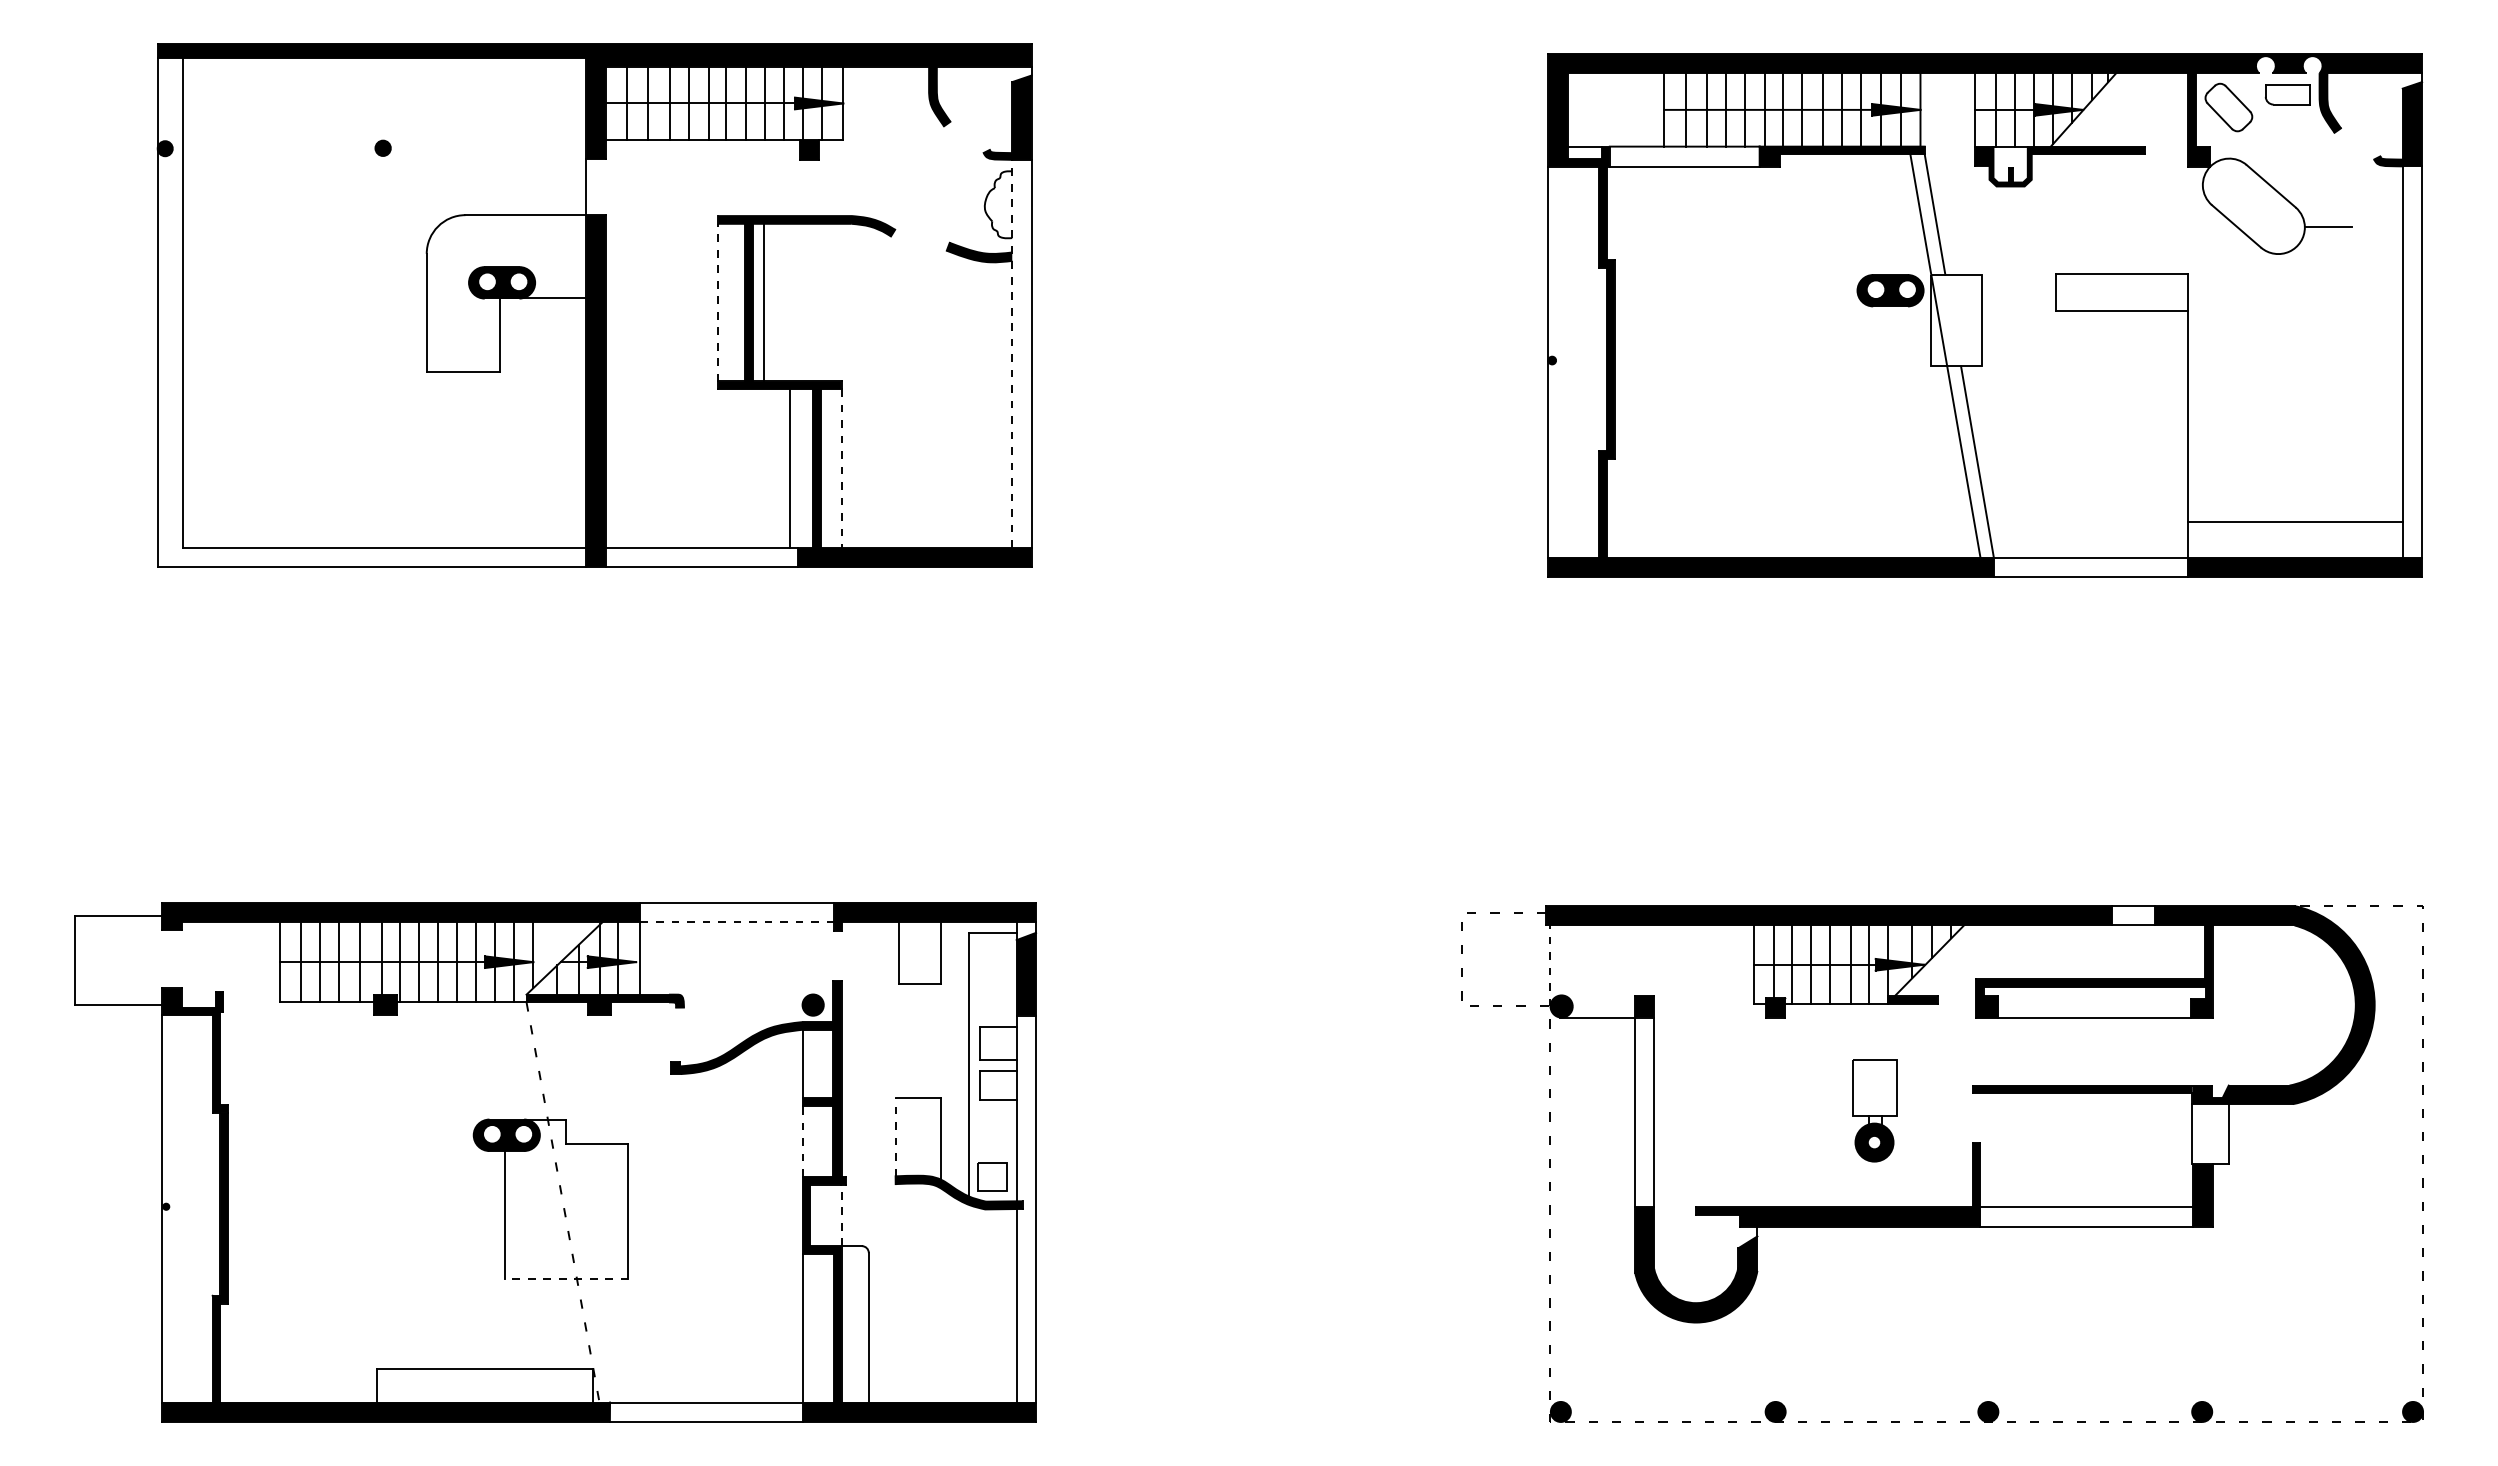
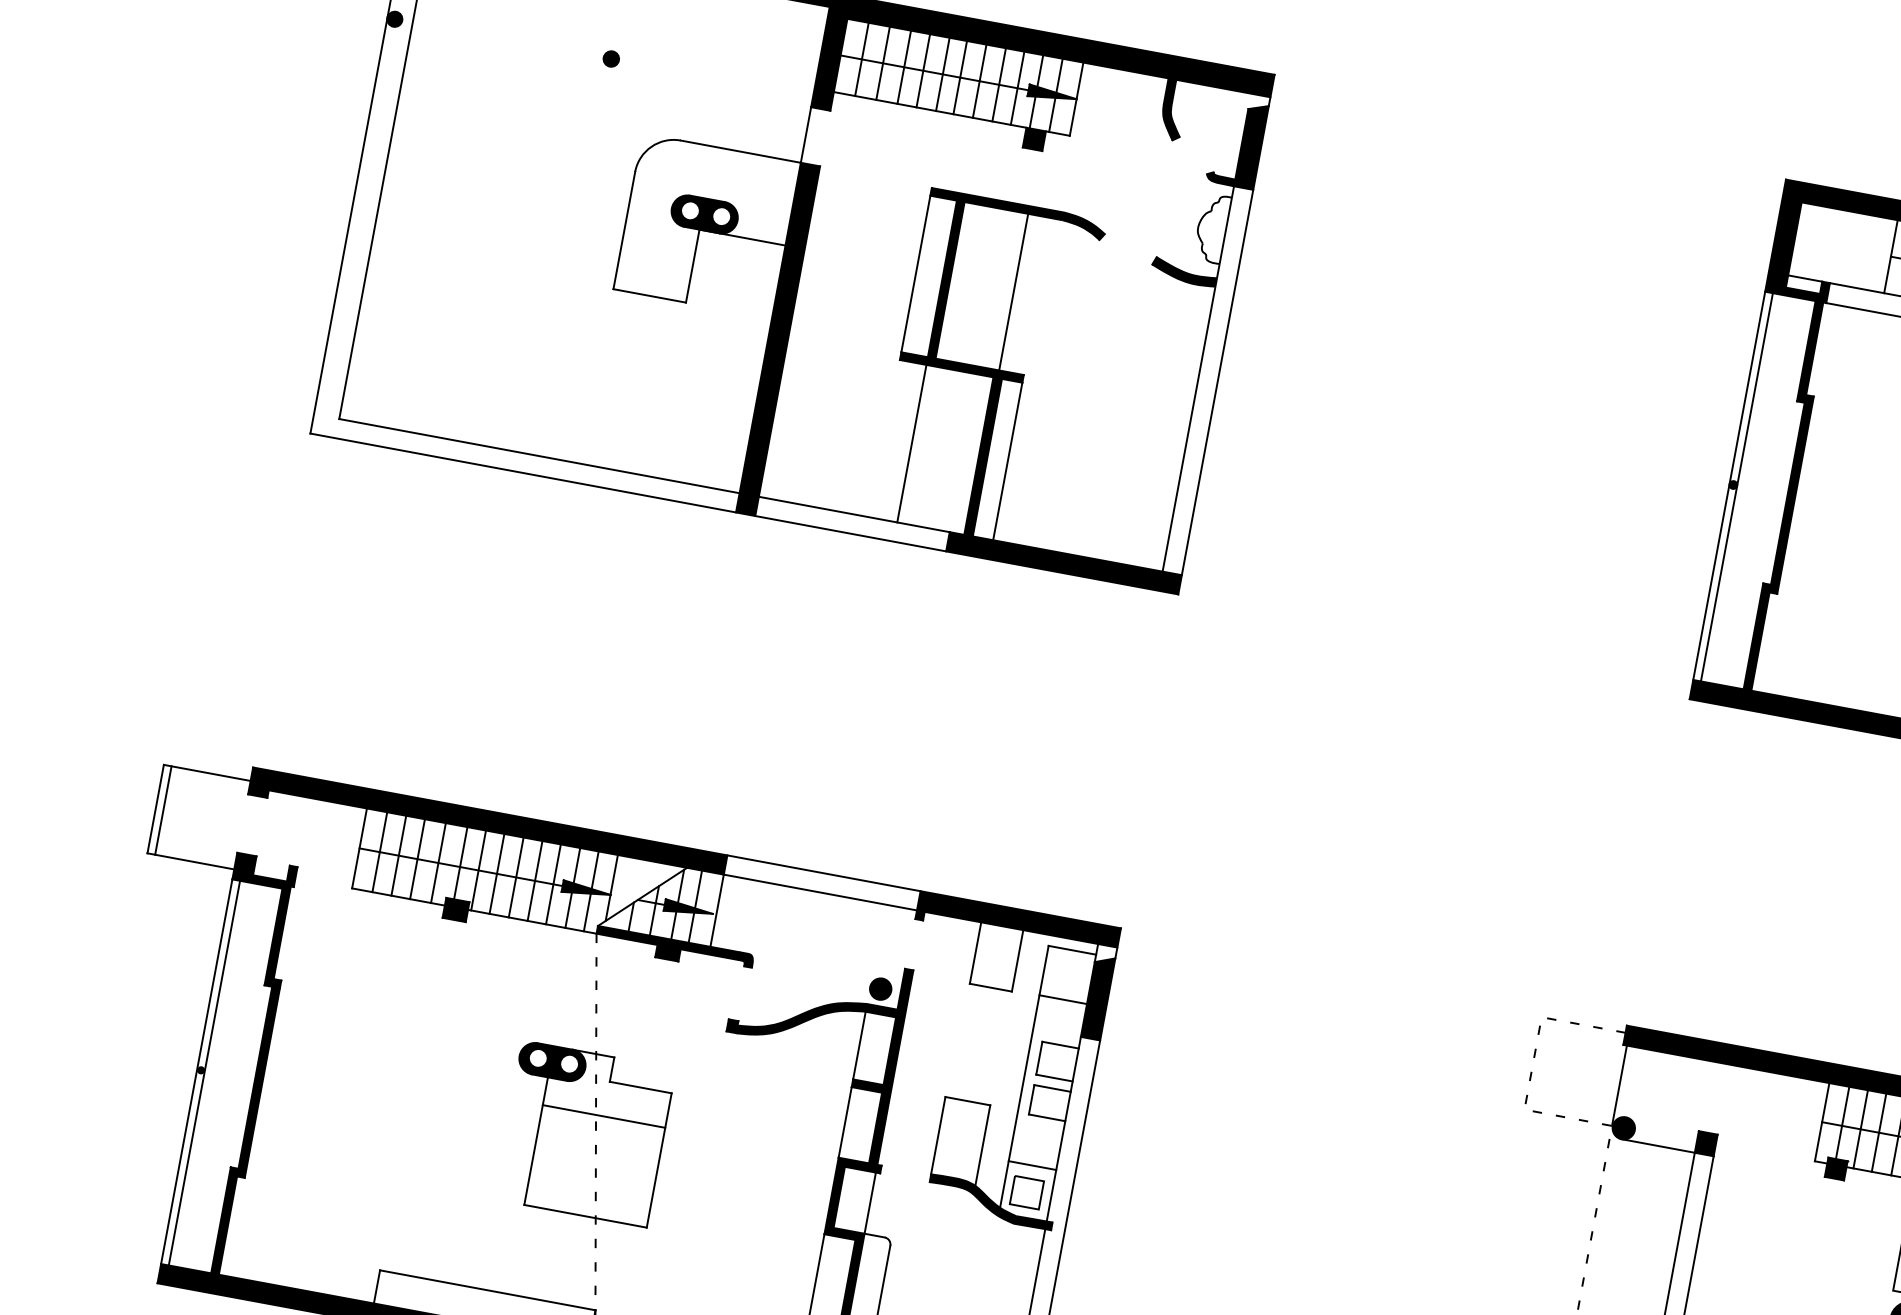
line: (718, 302) -> (916, 273), dashed -> solid
line: (763, 302) -> (1013, 291), moved
line: (1012, 353) -> (1198, 378), dashed -> solid
line: (1556, 361) -> (1737, 486), added
line: (790, 468) -> (912, 443), moved
line: (841, 469) -> (1007, 462), dashed -> solid
line: (736, 921) -> (819, 891), dashed -> solid
line: (82, 960) -> (163, 810), added
line: (1549, 965) -> (1619, 1085), dashed -> solid
line: (992, 982) -> (1062, 999), added
line: (895, 1137) -> (938, 1135), dashed -> solid
line: (802, 1141) -> (845, 1122), dashed -> solid
line: (992, 1149) -> (1032, 1165), added
line: (566, 1178) -> (603, 1115), added
line: (170, 1208) -> (204, 1072), added
line: (841, 1215) -> (870, 1203), dashed -> solid
line: (566, 1279) -> (585, 1216), dashed -> solid

